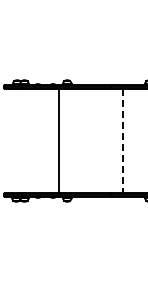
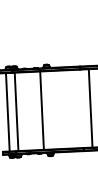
line: (13, 140) -> (8, 111), added
line: (24, 140) -> (16, 111), added
line: (123, 141) -> (91, 108), dashed -> solid

